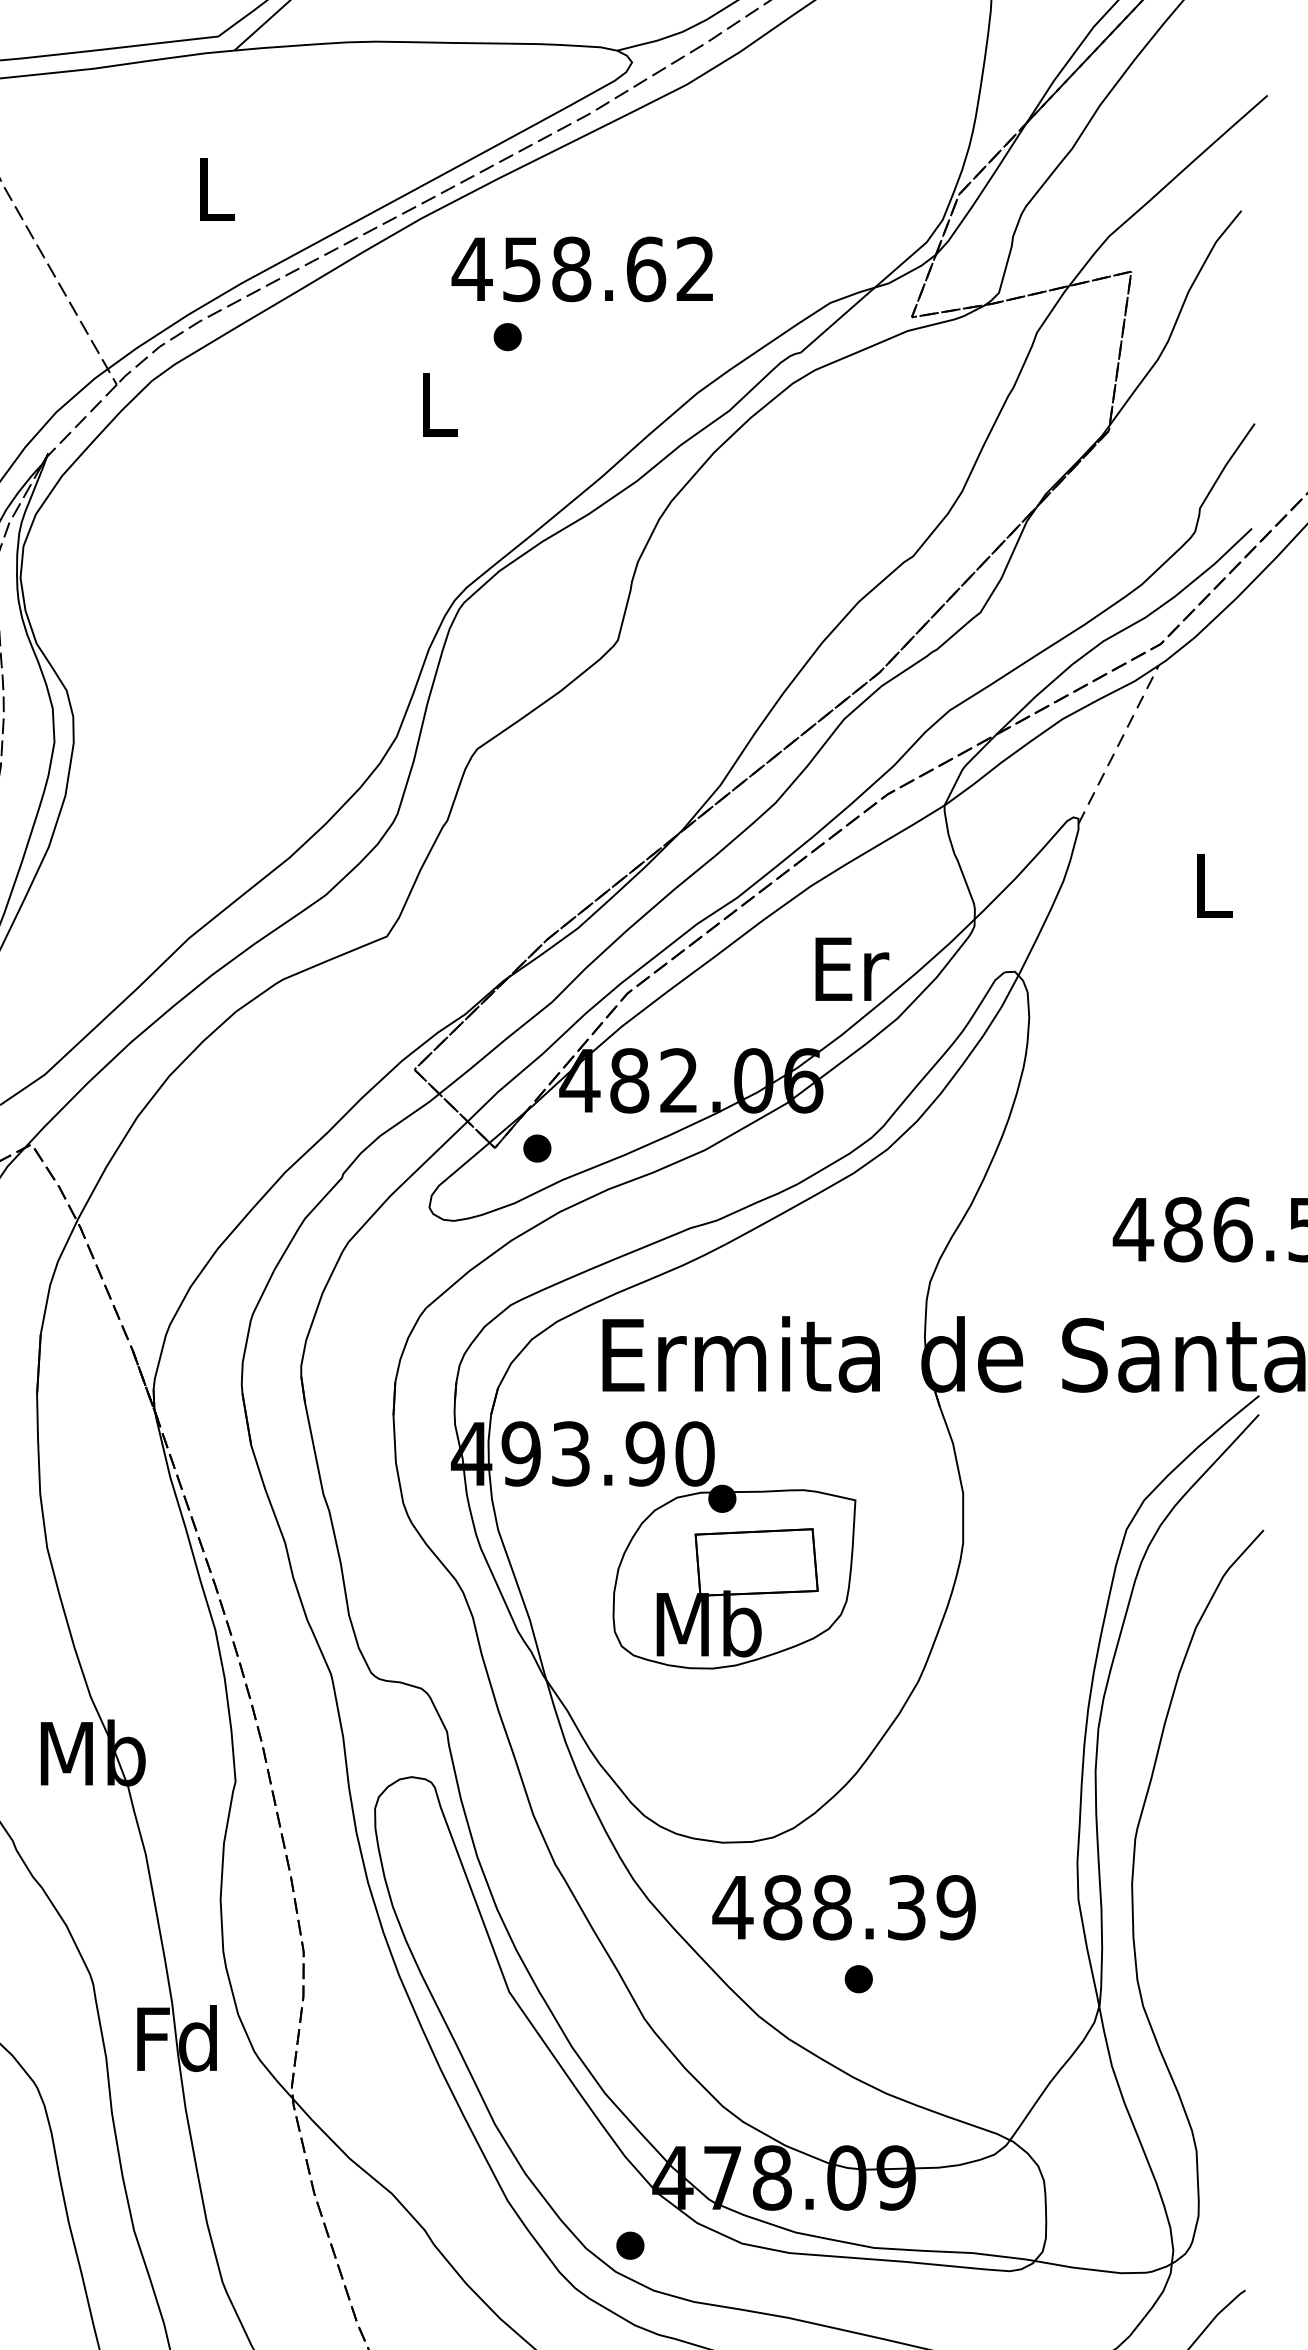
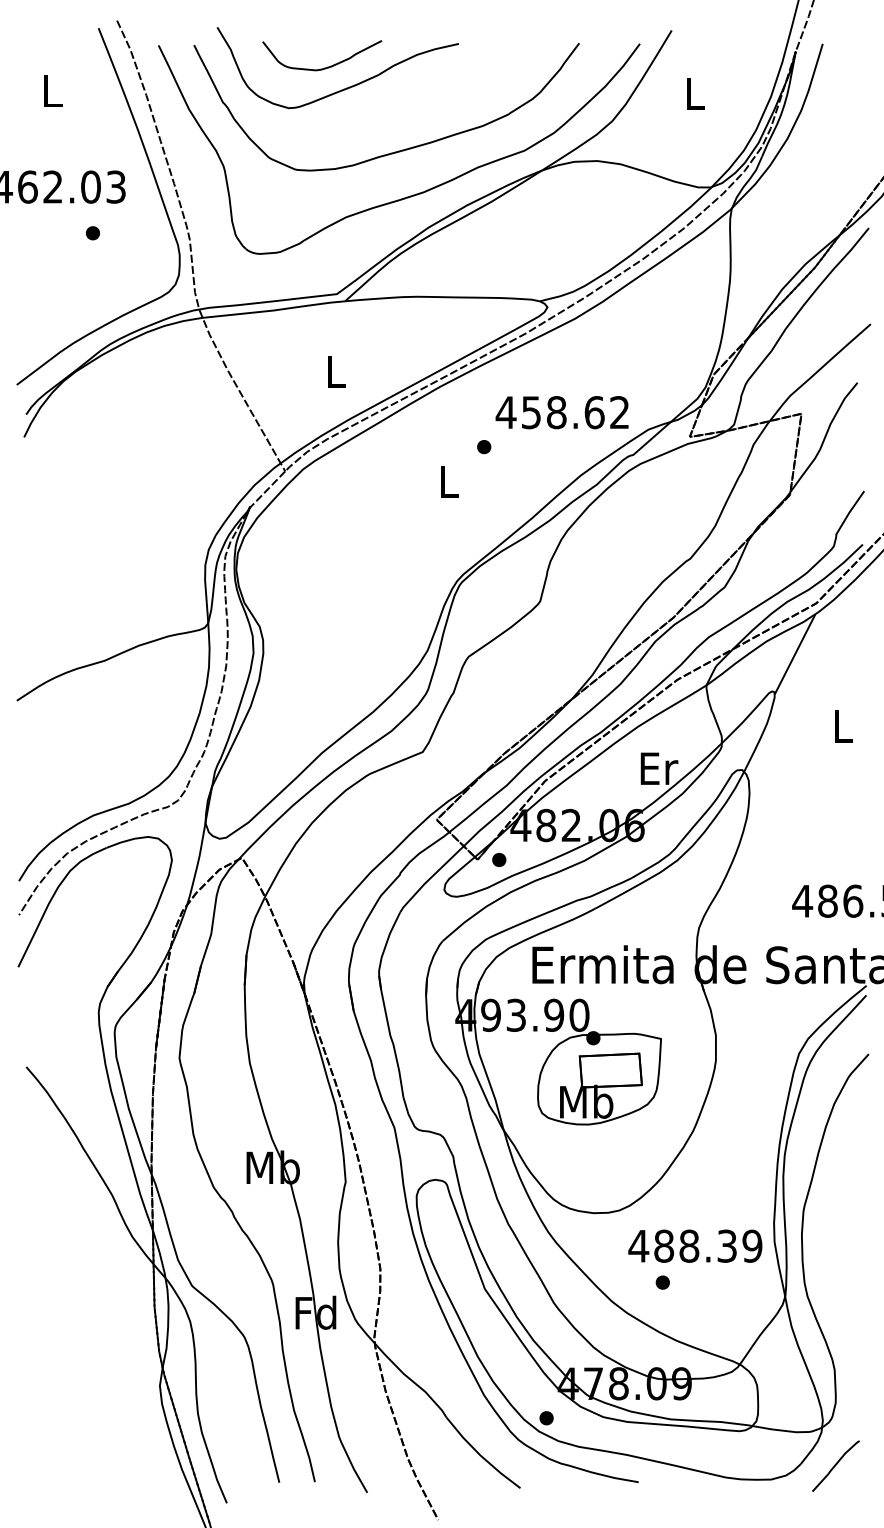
text: (581, 269) -> (561, 412), moved
line: (1119, 744) -> (795, 654), dashed -> solid
text: (844, 1906) -> (695, 1245), moved

